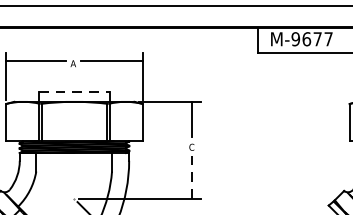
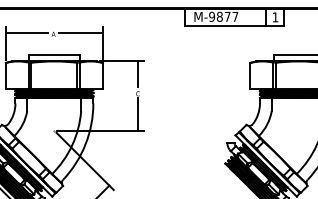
text: (306, 38) -> (219, 16), M-9677 -> M-9877
line: (74, 92) -> (54, 54), dashed -> solid
line: (191, 174) -> (137, 113), dashed -> solid

